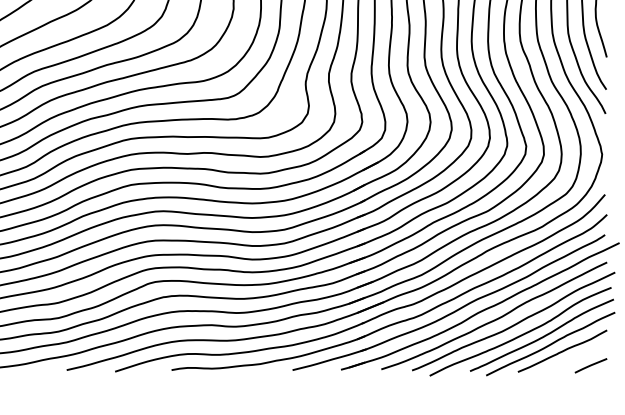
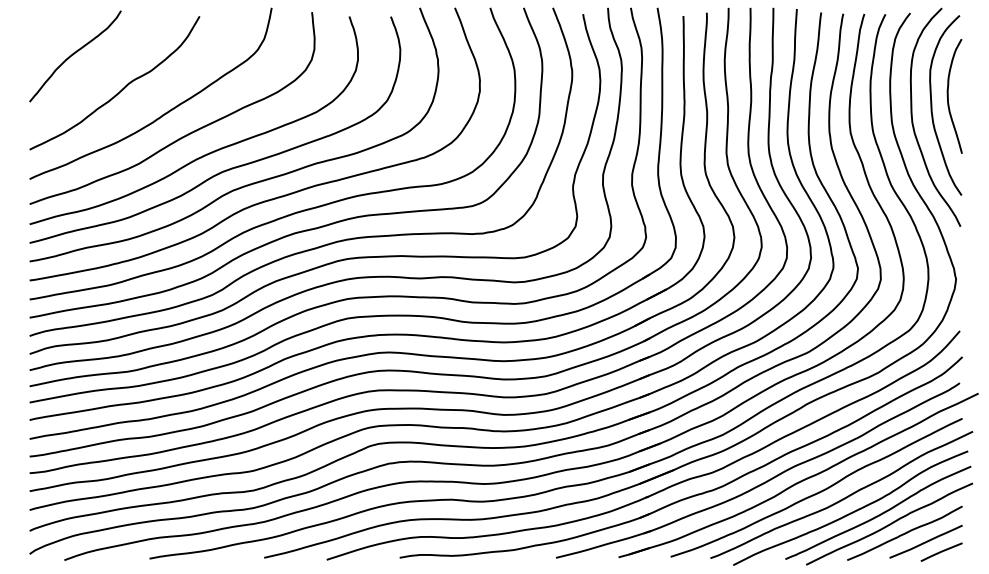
line: (578, 357) -> (925, 541), added

